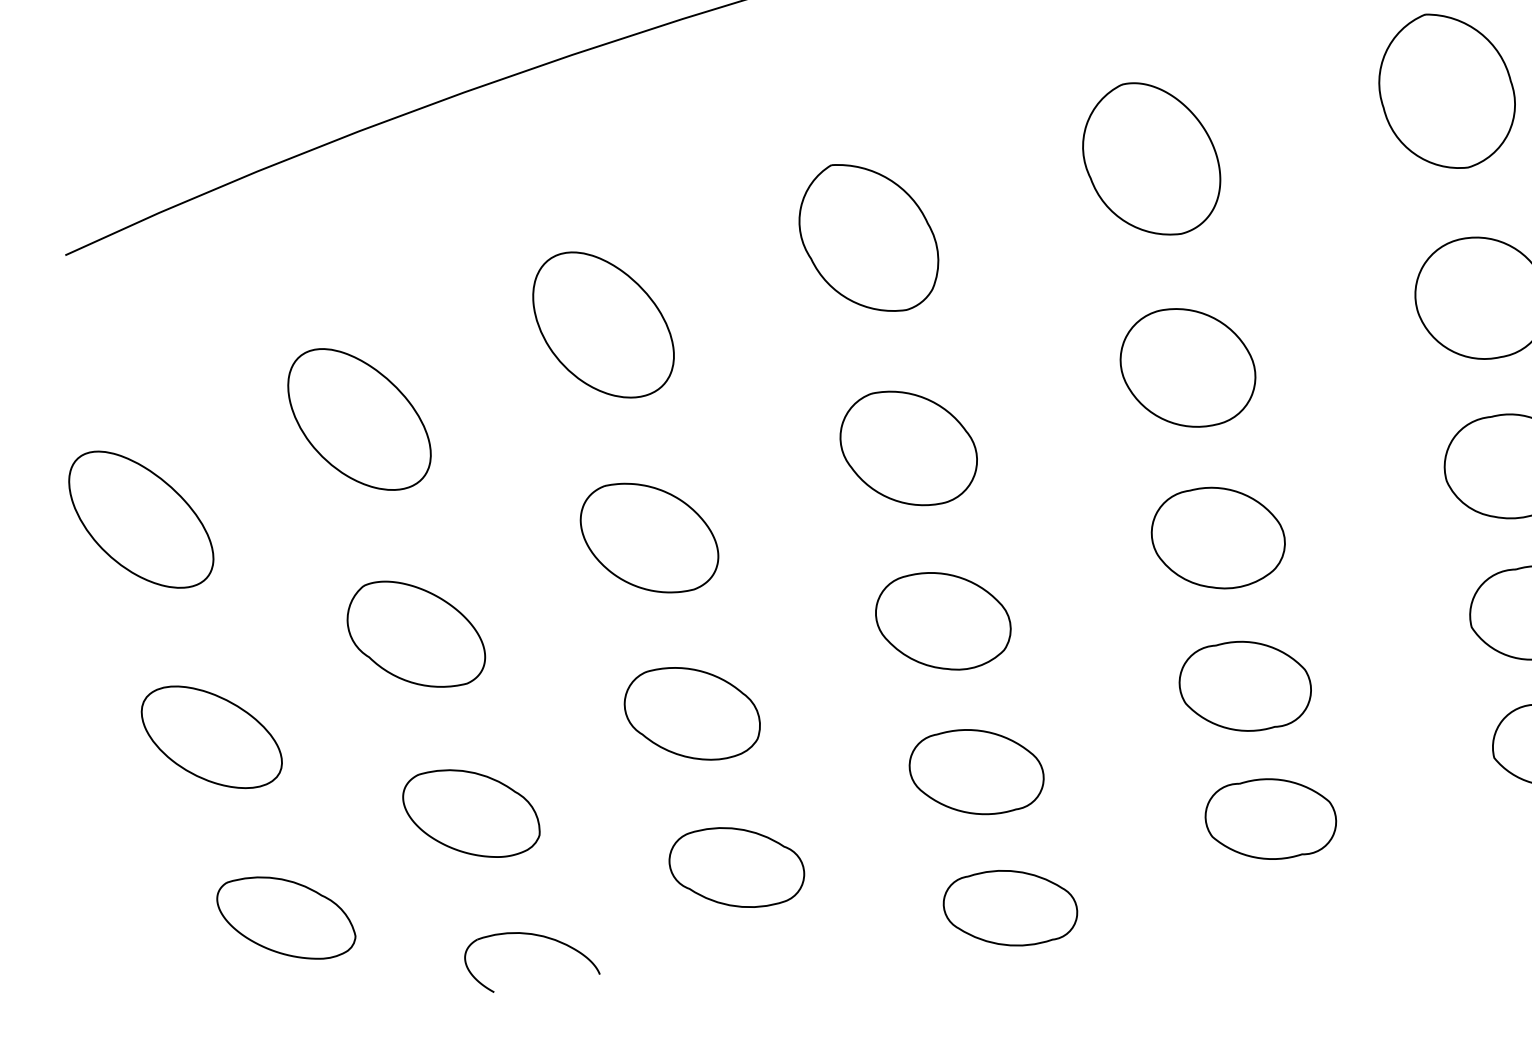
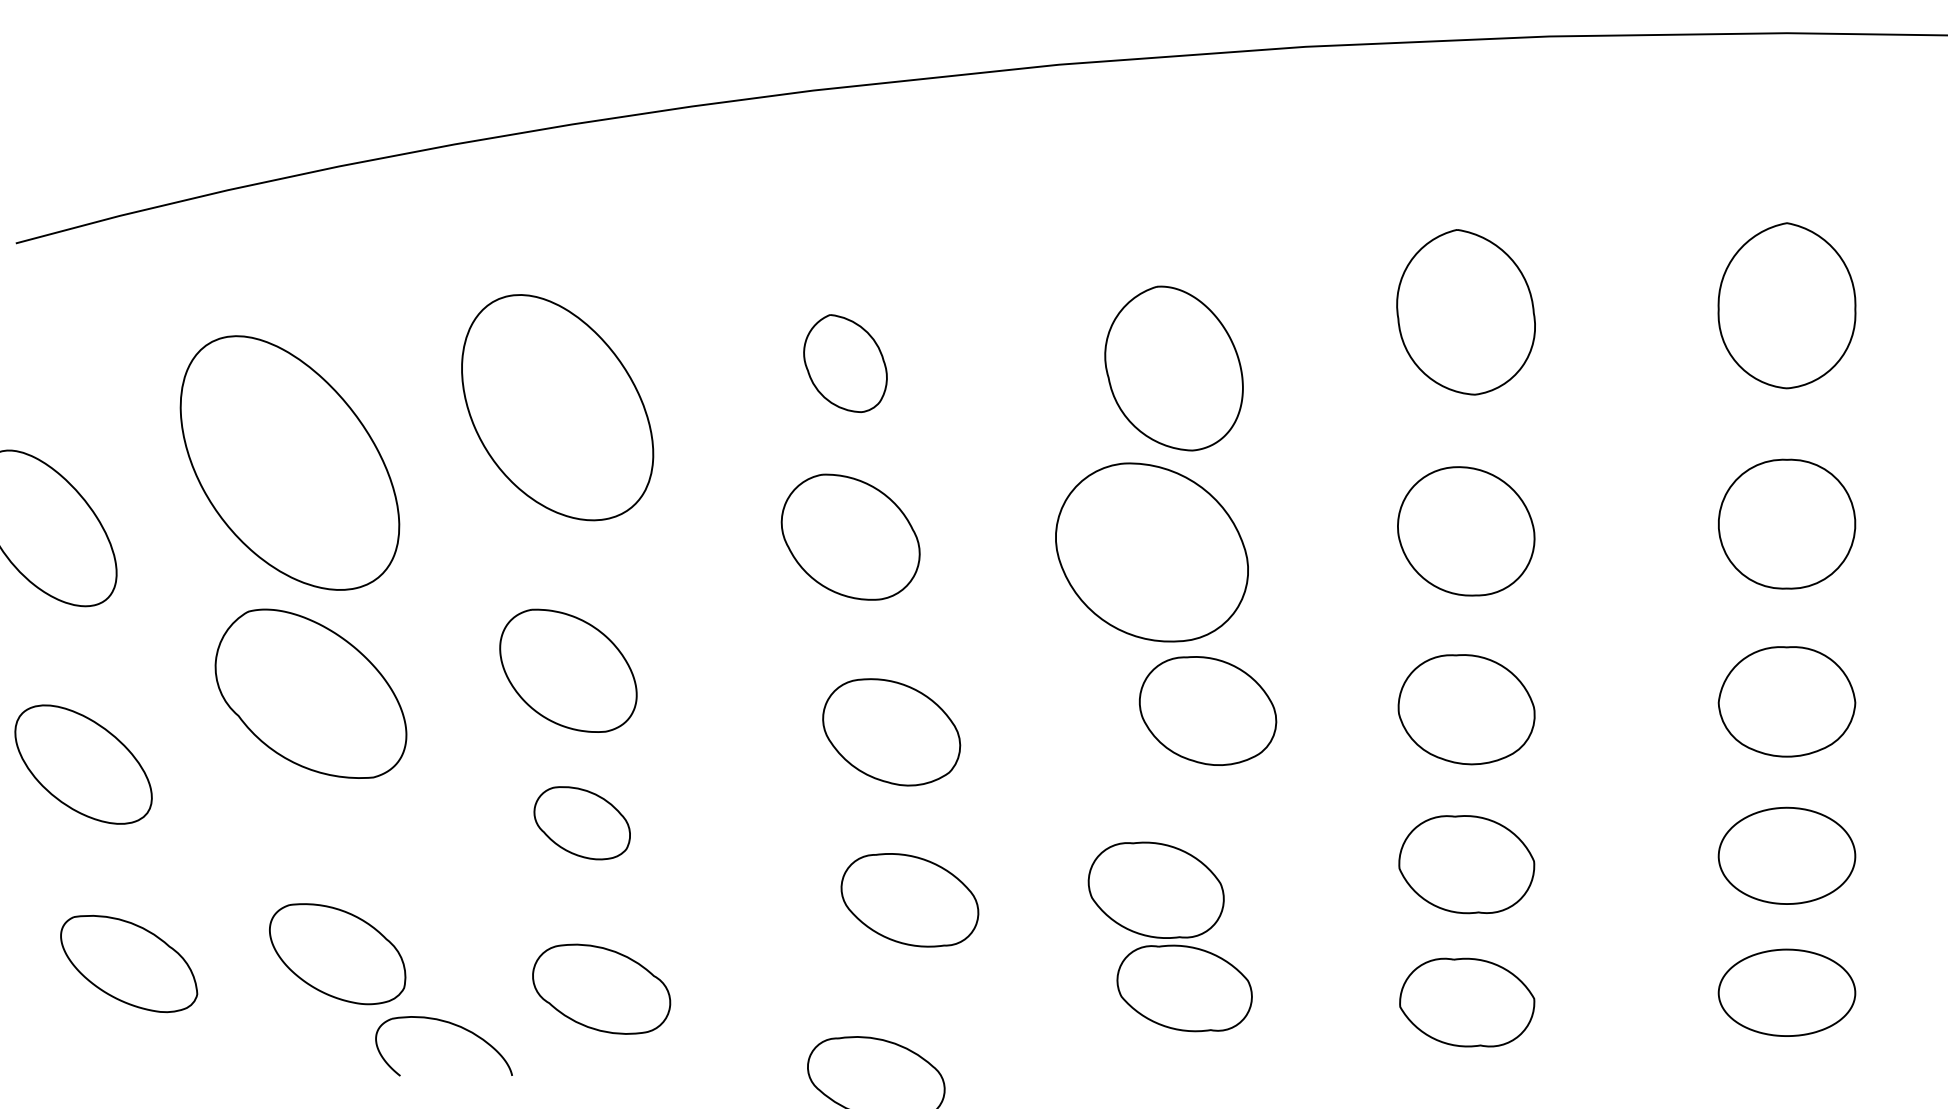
part: (1150, 159) -> (1173, 368), moved
part: (868, 237) -> (845, 363), size x0.6
part: (603, 324) -> (557, 407), size x1.4
part: (1187, 367) -> (1151, 552), size x1.4
part: (359, 418) -> (290, 462), size x1.6
part: (908, 447) -> (850, 536), moved
part: (649, 537) -> (568, 670), moved
part: (1218, 537) -> (1208, 710), moved
part: (943, 621) -> (891, 732), moved
part: (415, 633) -> (311, 693), size x1.4
part: (692, 712) -> (582, 822), size x0.7
part: (976, 772) -> (909, 900), moved
part: (471, 814) -> (337, 954), moved
part: (1270, 819) -> (1184, 988), moved
part: (536, 936) -> (453, 1025), moved

